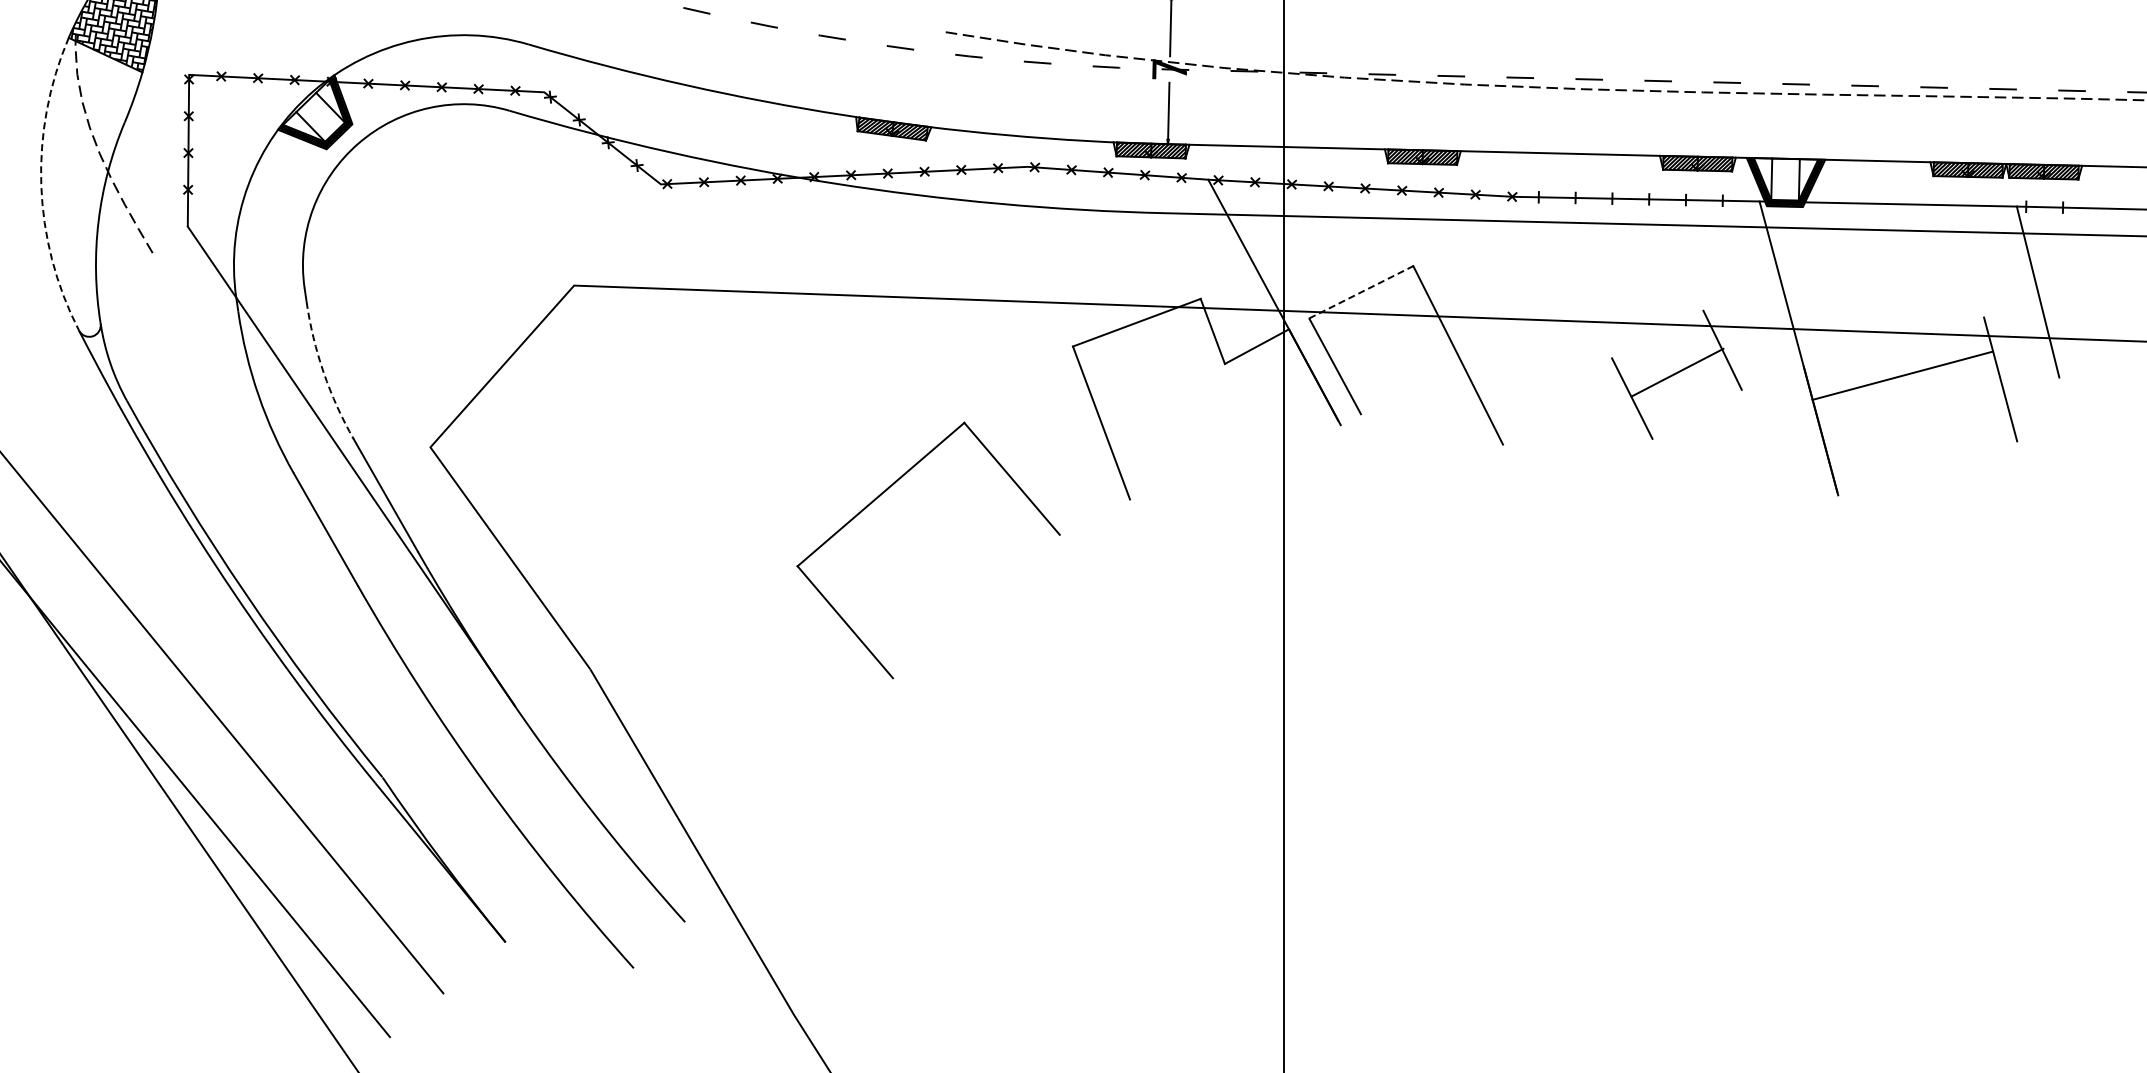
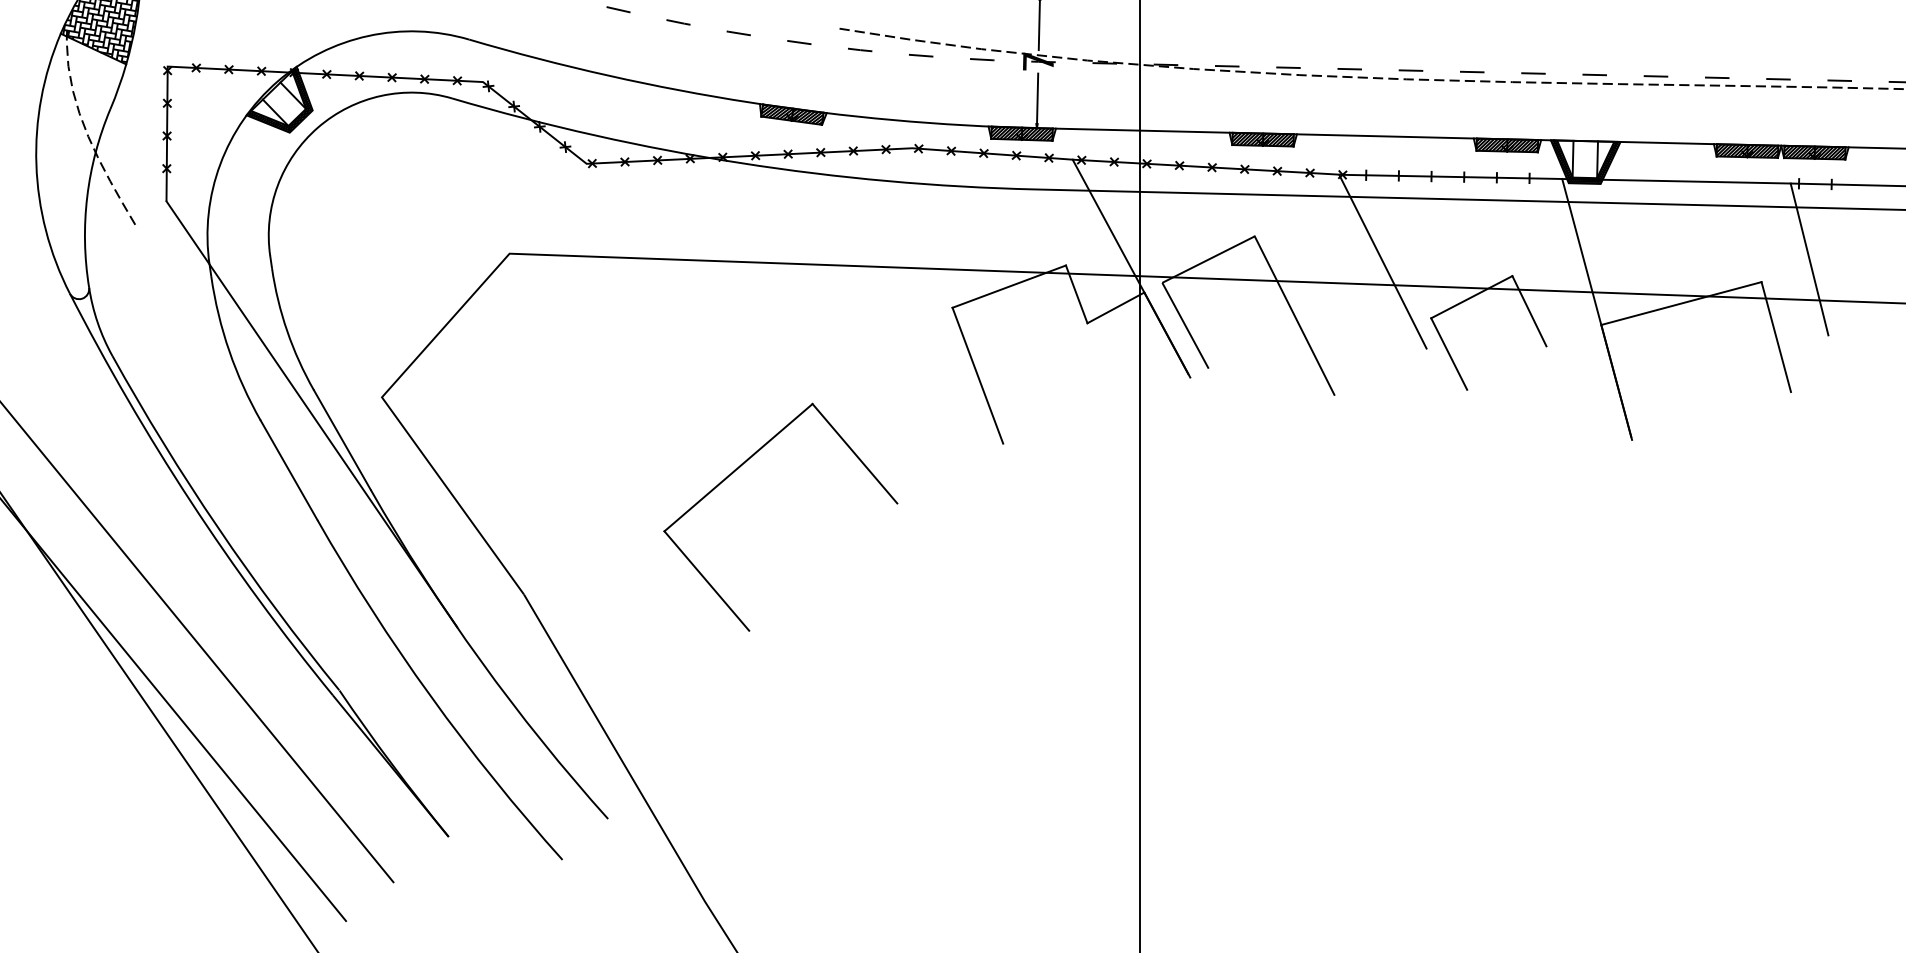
arc: (41, 185) -> (36, 164), dashed -> solid
line: (1360, 292) -> (1207, 259), dashed -> solid
line: (1557, 294) -> (1382, 261), added
arc: (323, 372) -> (287, 330), dashed -> solid
line: (1677, 372) -> (1471, 297), moved
line: (1902, 375) -> (1681, 303), moved
part: (879, 497) -> (737, 470), moved

